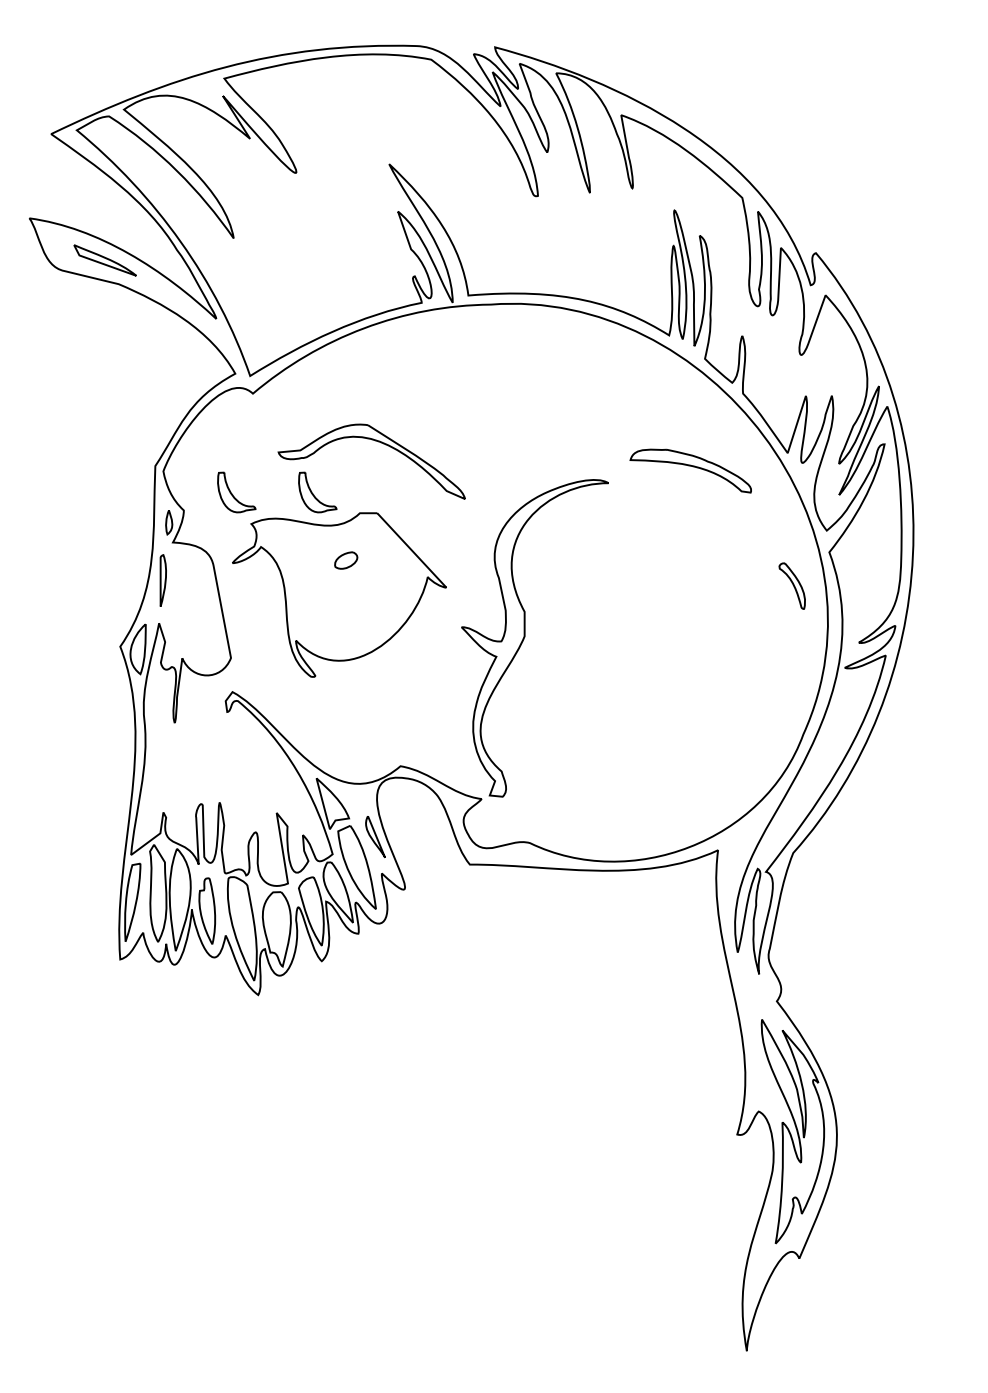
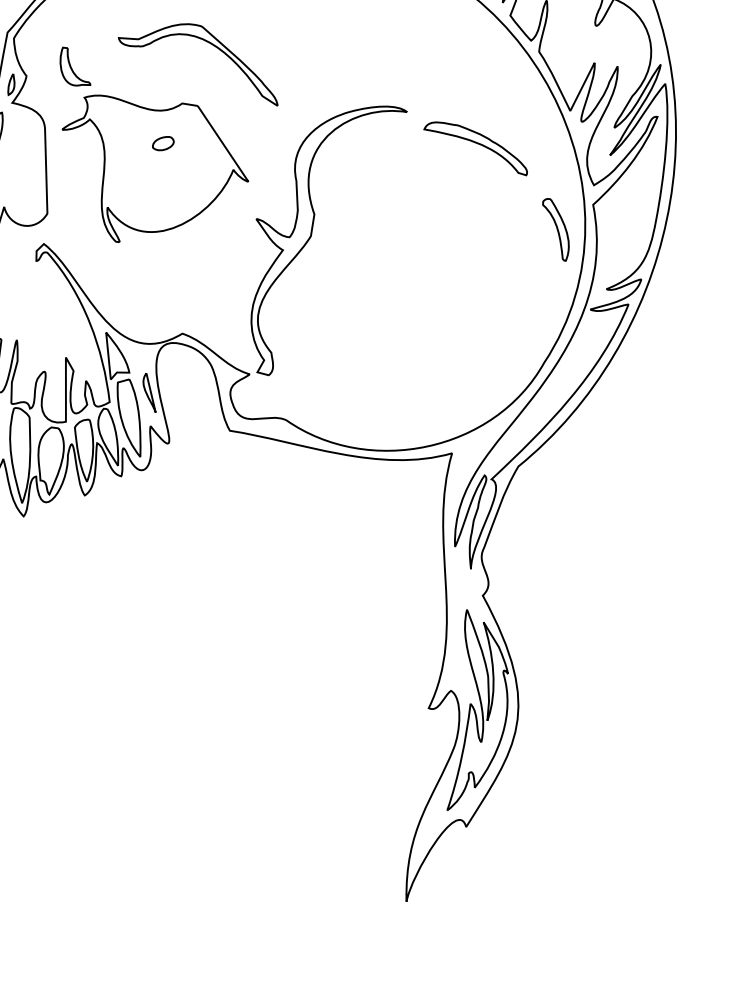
part: (690, 470) -> (476, 147), moved
part: (317, 492) -> (147, 79), removed
part: (792, 585) -> (555, 229), size x1.43

